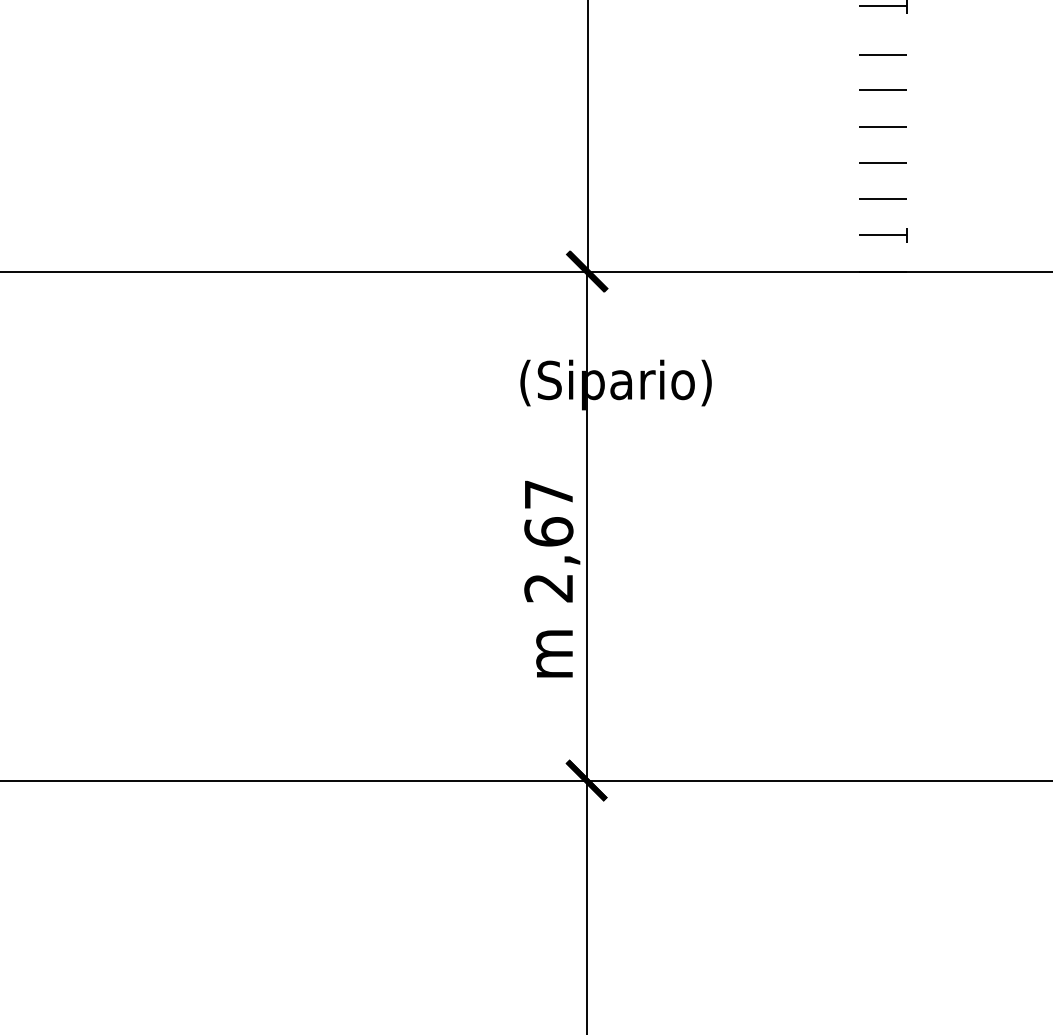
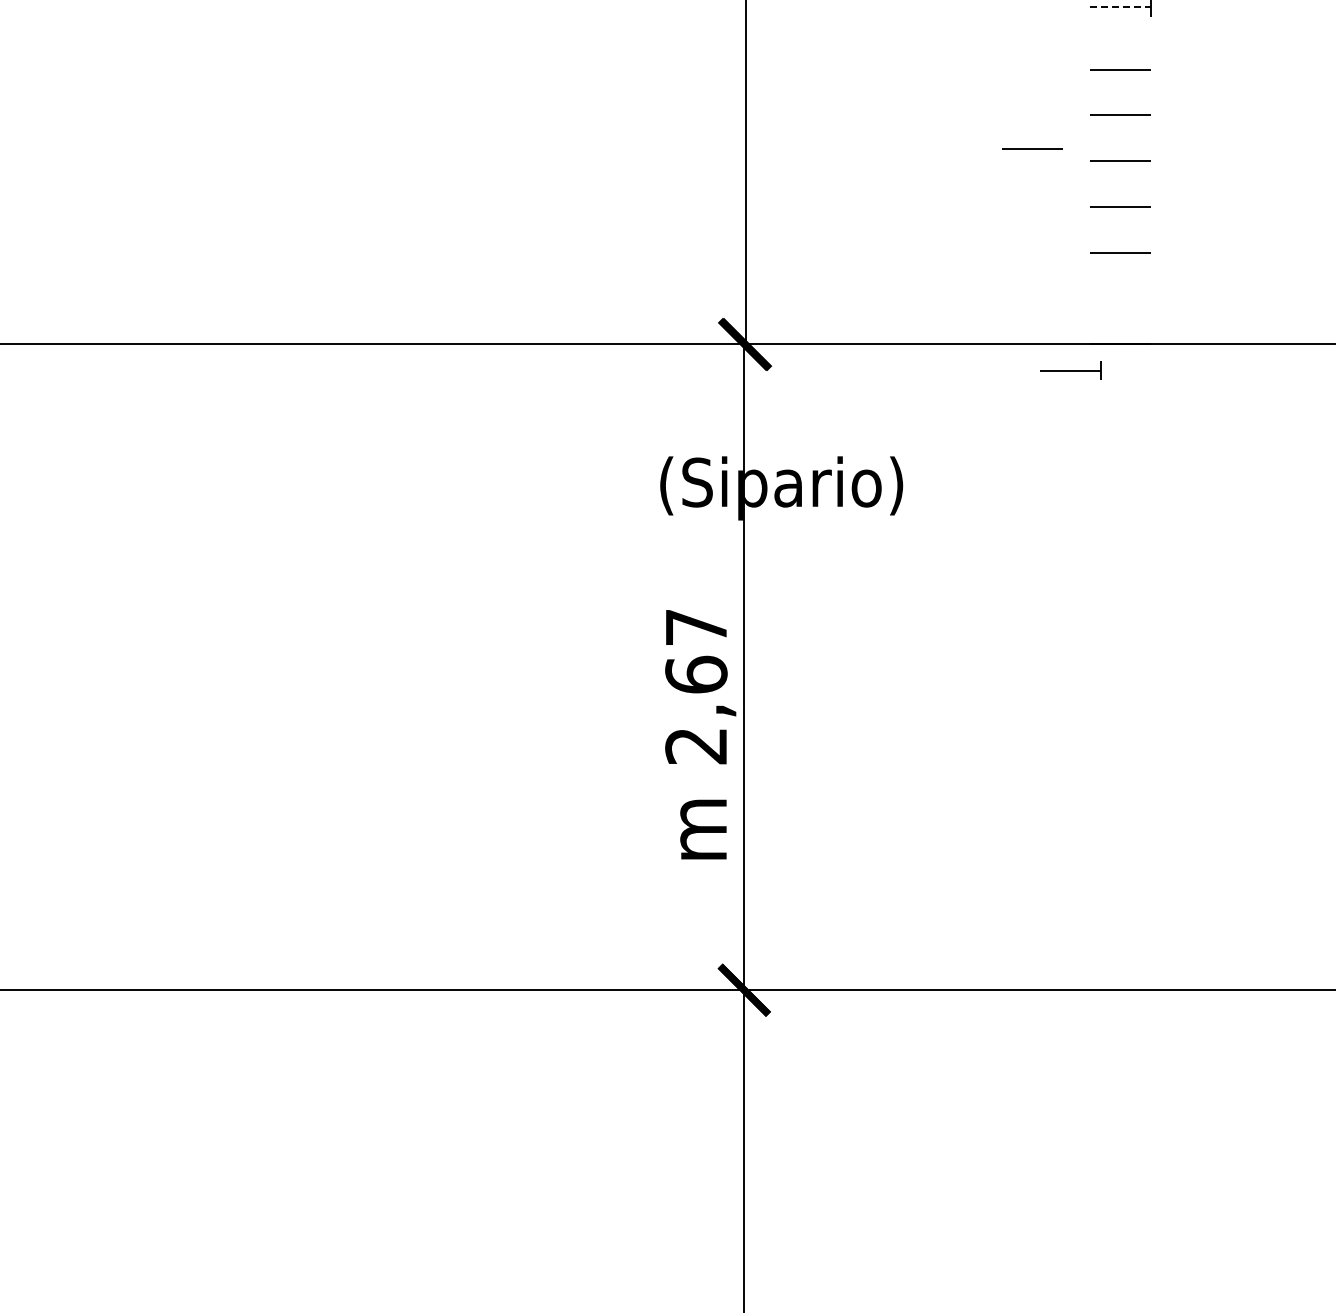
line: (883, 5) -> (1121, 7), solid -> dashed
line: (813, 117) -> (1032, 148), added
part: (883, 235) -> (1070, 370), moved

